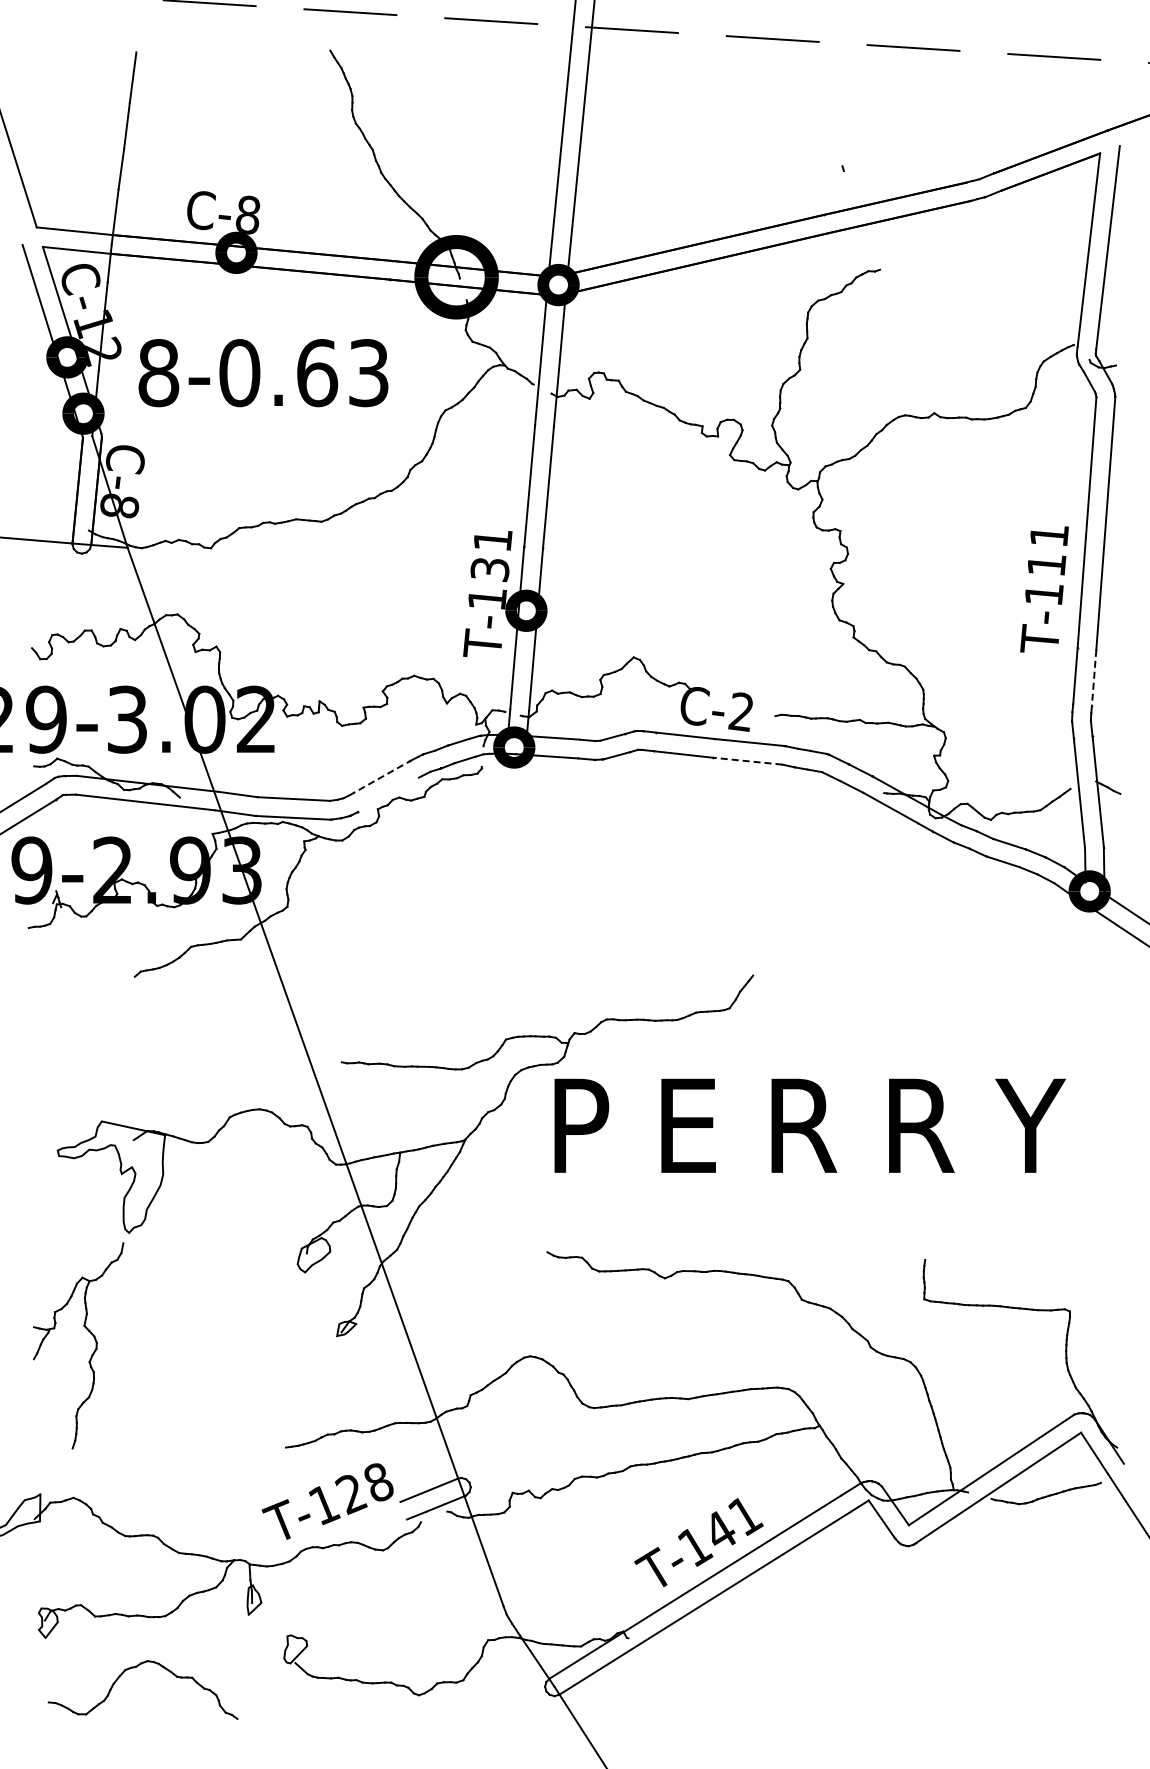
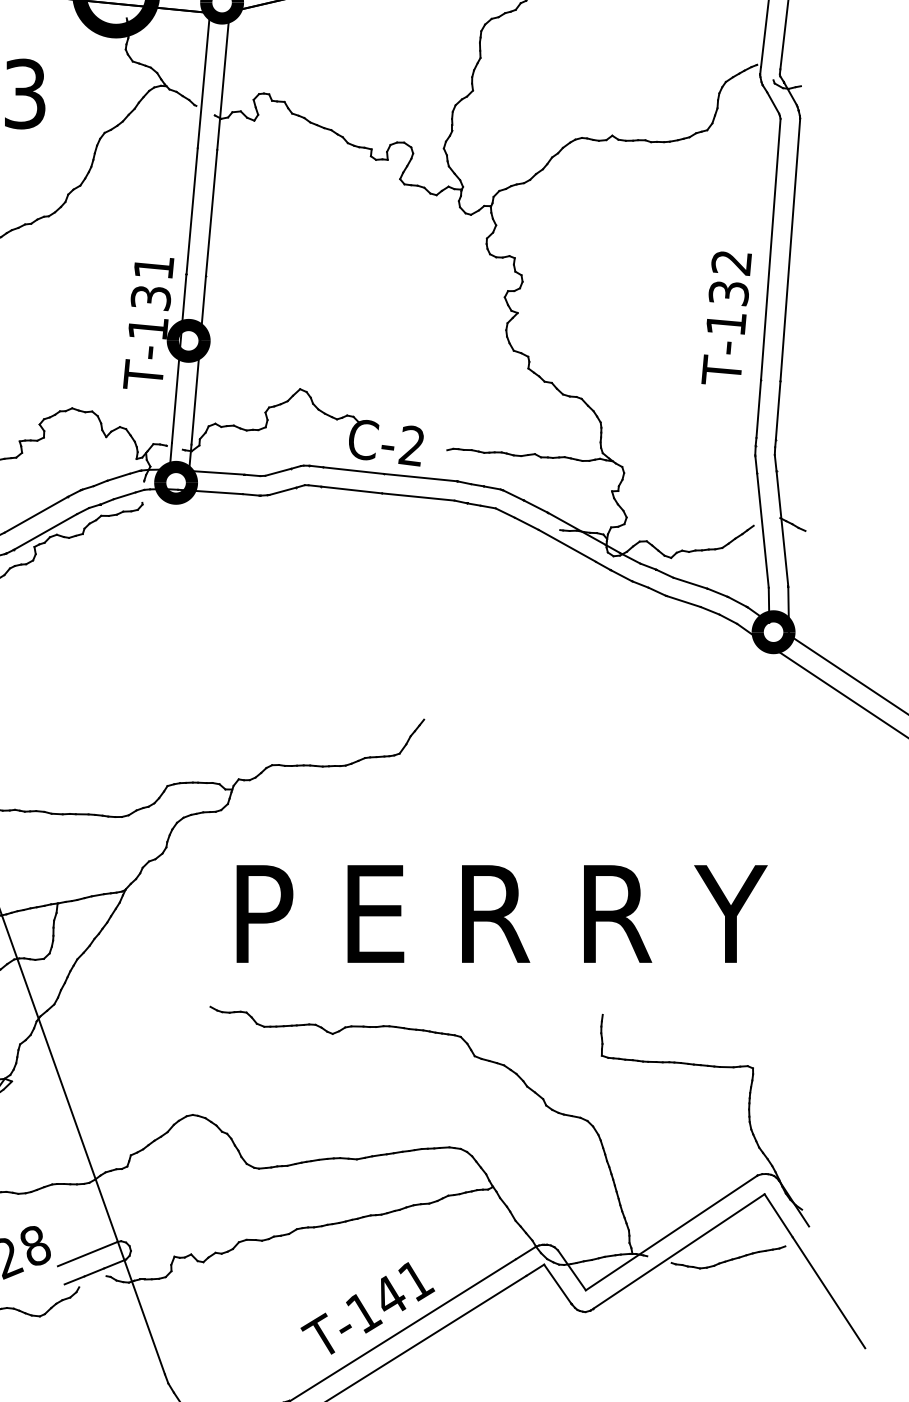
text: (1047, 550) -> (729, 278), T-111 -> T-132
line: (1094, 678) -> (778, 411), dashed -> solid
line: (747, 761) -> (418, 497), dashed -> solid
line: (379, 778) -> (36, 514), dashed -> solid
line: (388, 794) -> (45, 531), added
text: (809, 1125) -> (501, 913), moved

